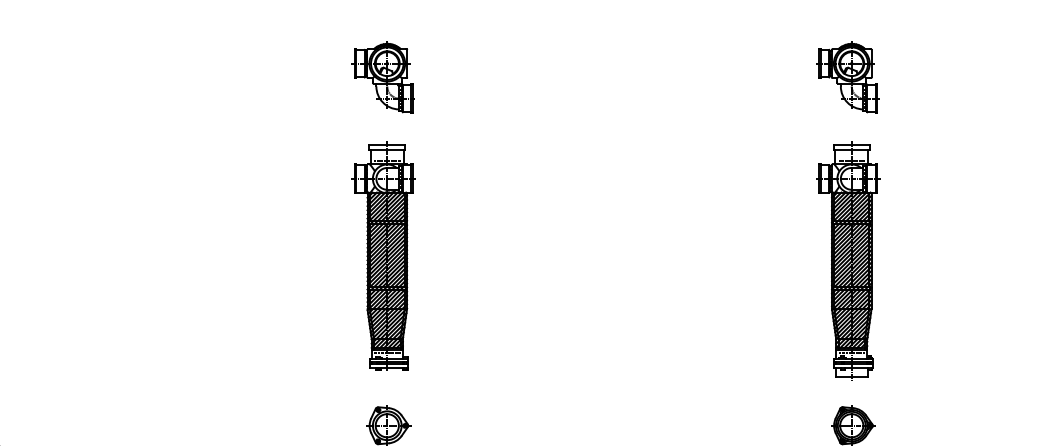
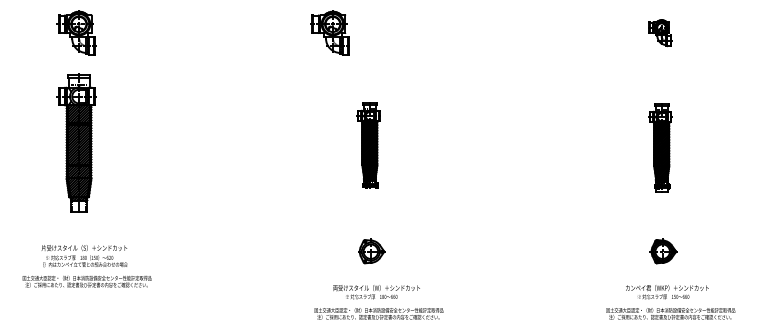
part: (383, 76) -> (330, 32), moved
part: (846, 76) -> (659, 32), size x0.6
part: (383, 256) -> (368, 145), size x0.6
part: (848, 259) -> (660, 147), size x0.6

